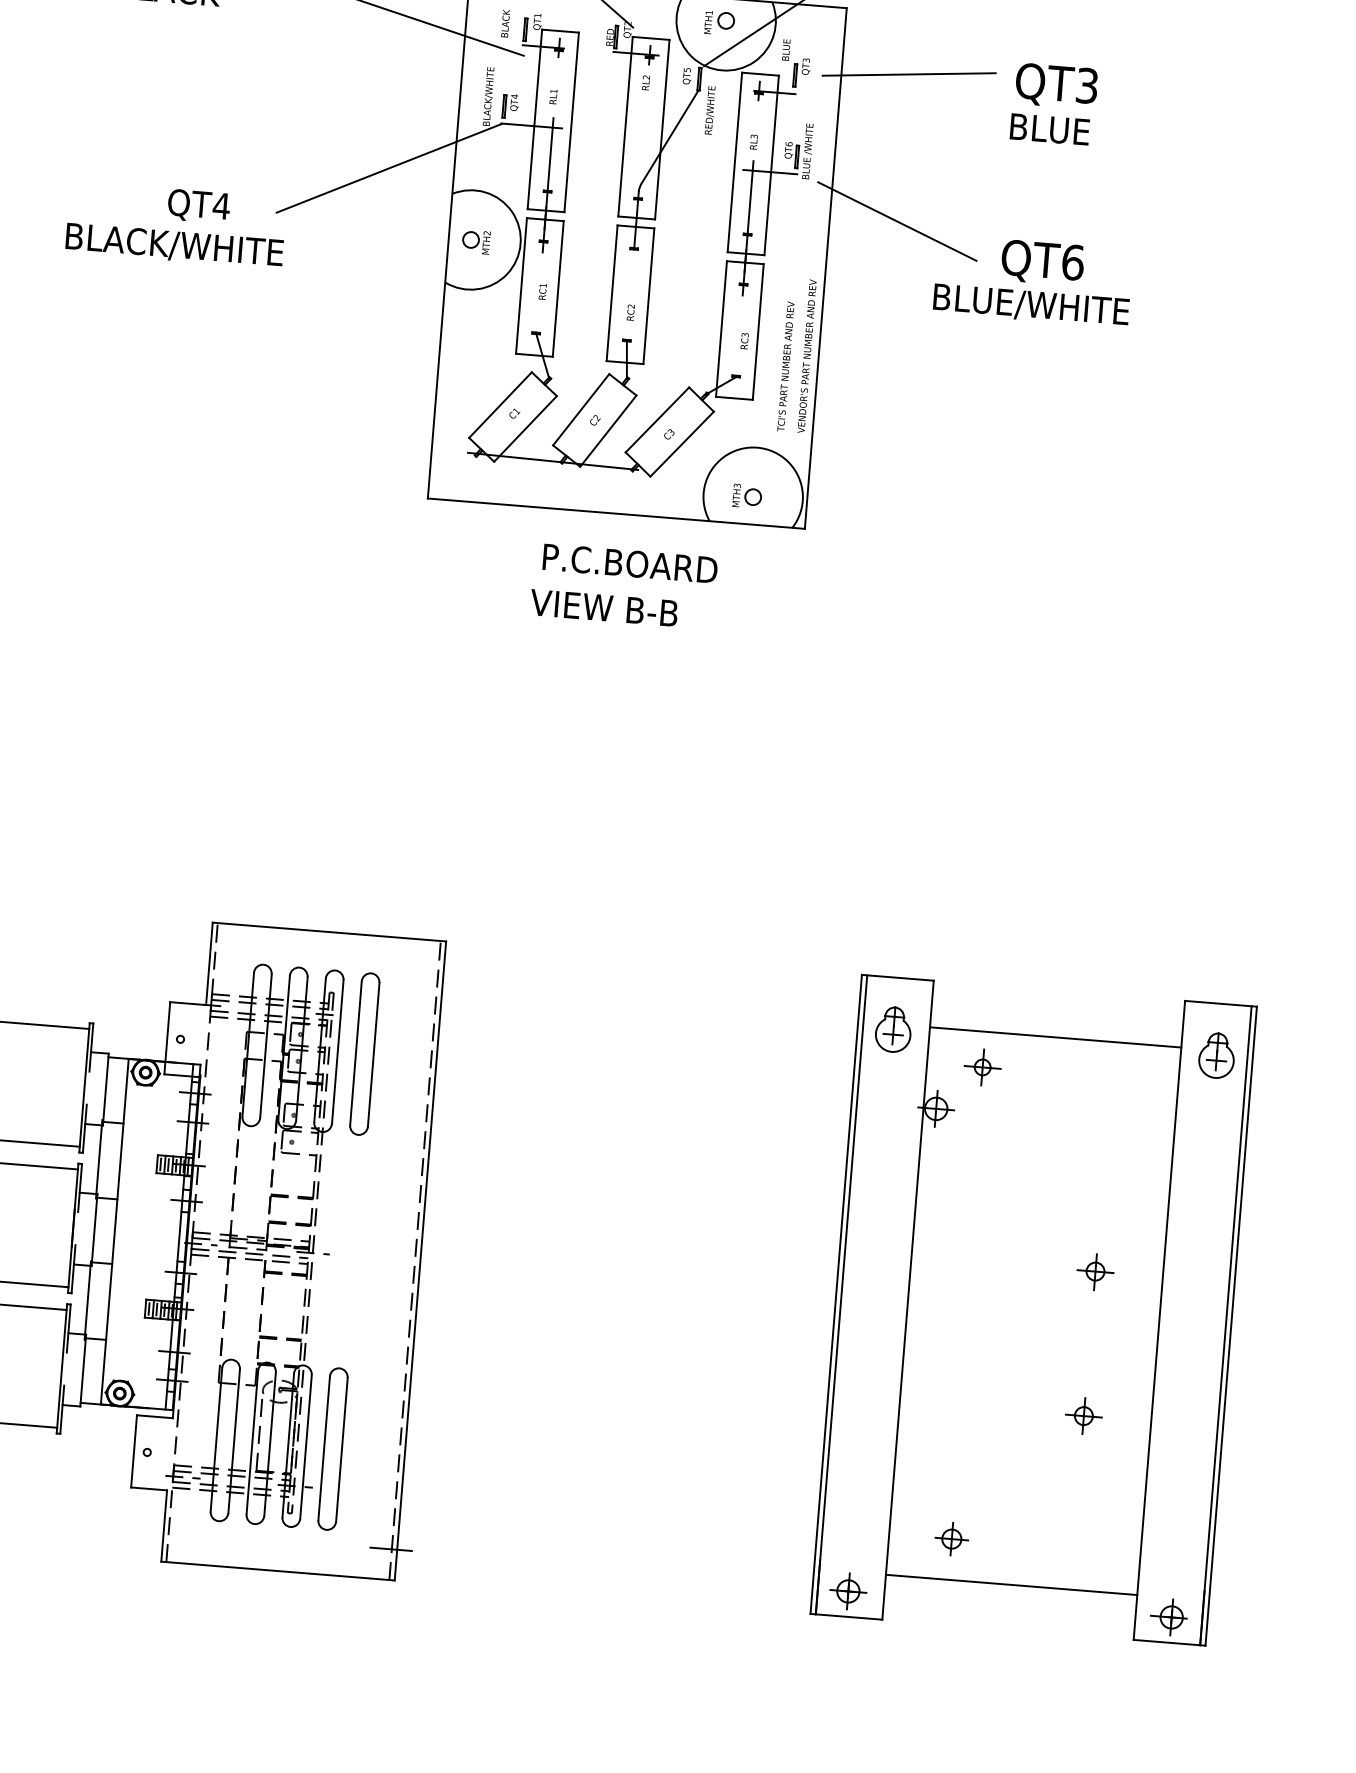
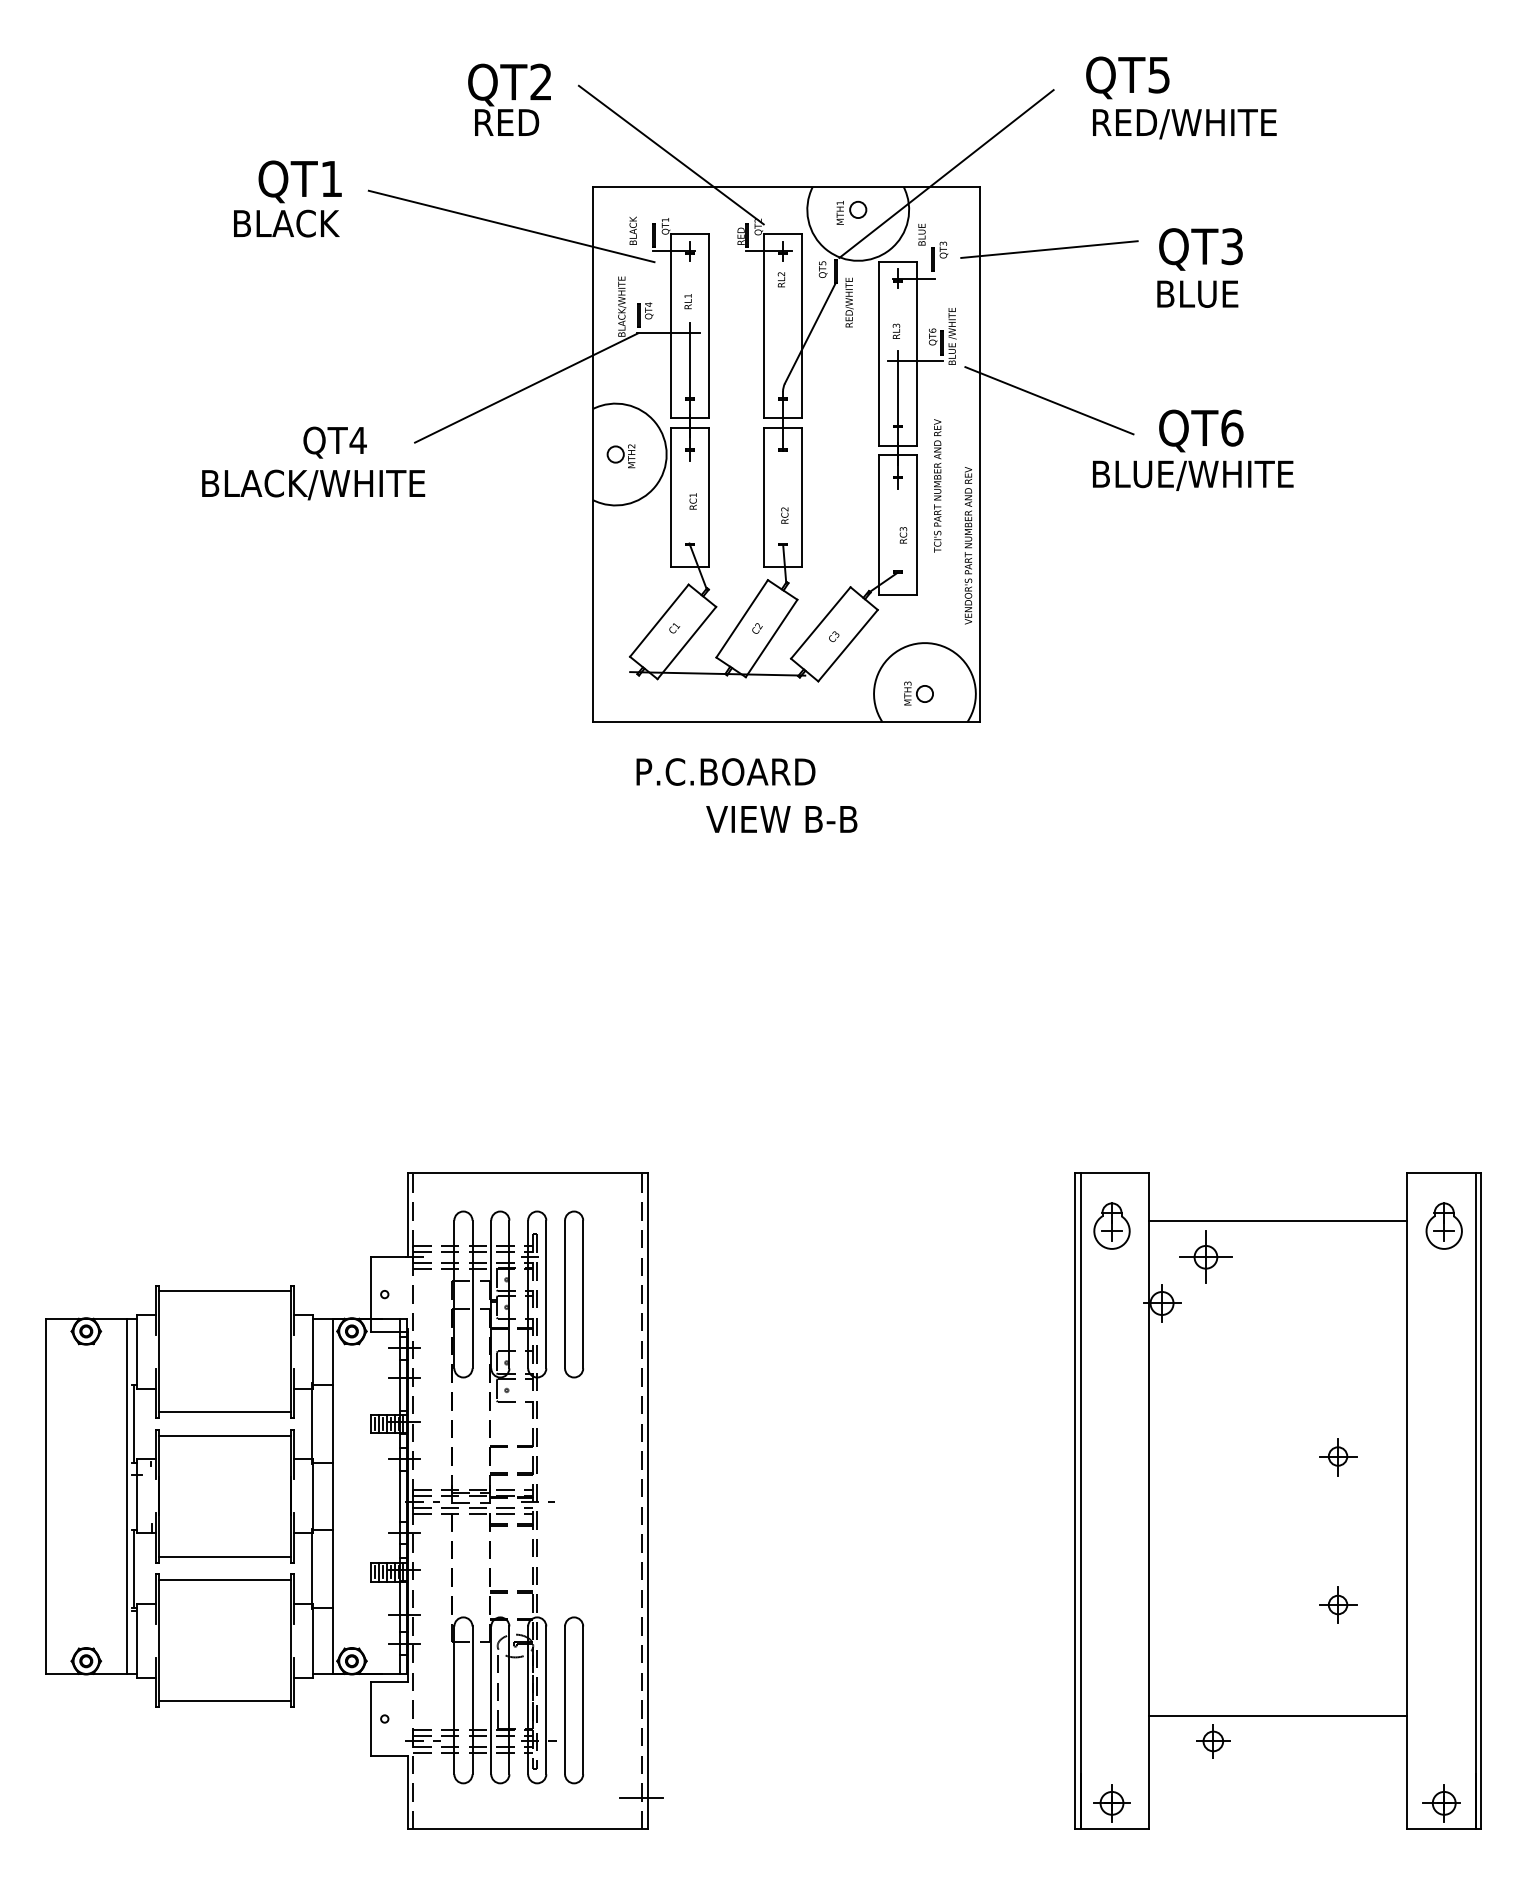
text: (785, 366) -> (937, 485), moved
text: (629, 563) -> (725, 771), moved
part: (983, 1067) -> (1206, 1257), size x1.4
line: (1010, 1585) -> (1277, 1716), moved

